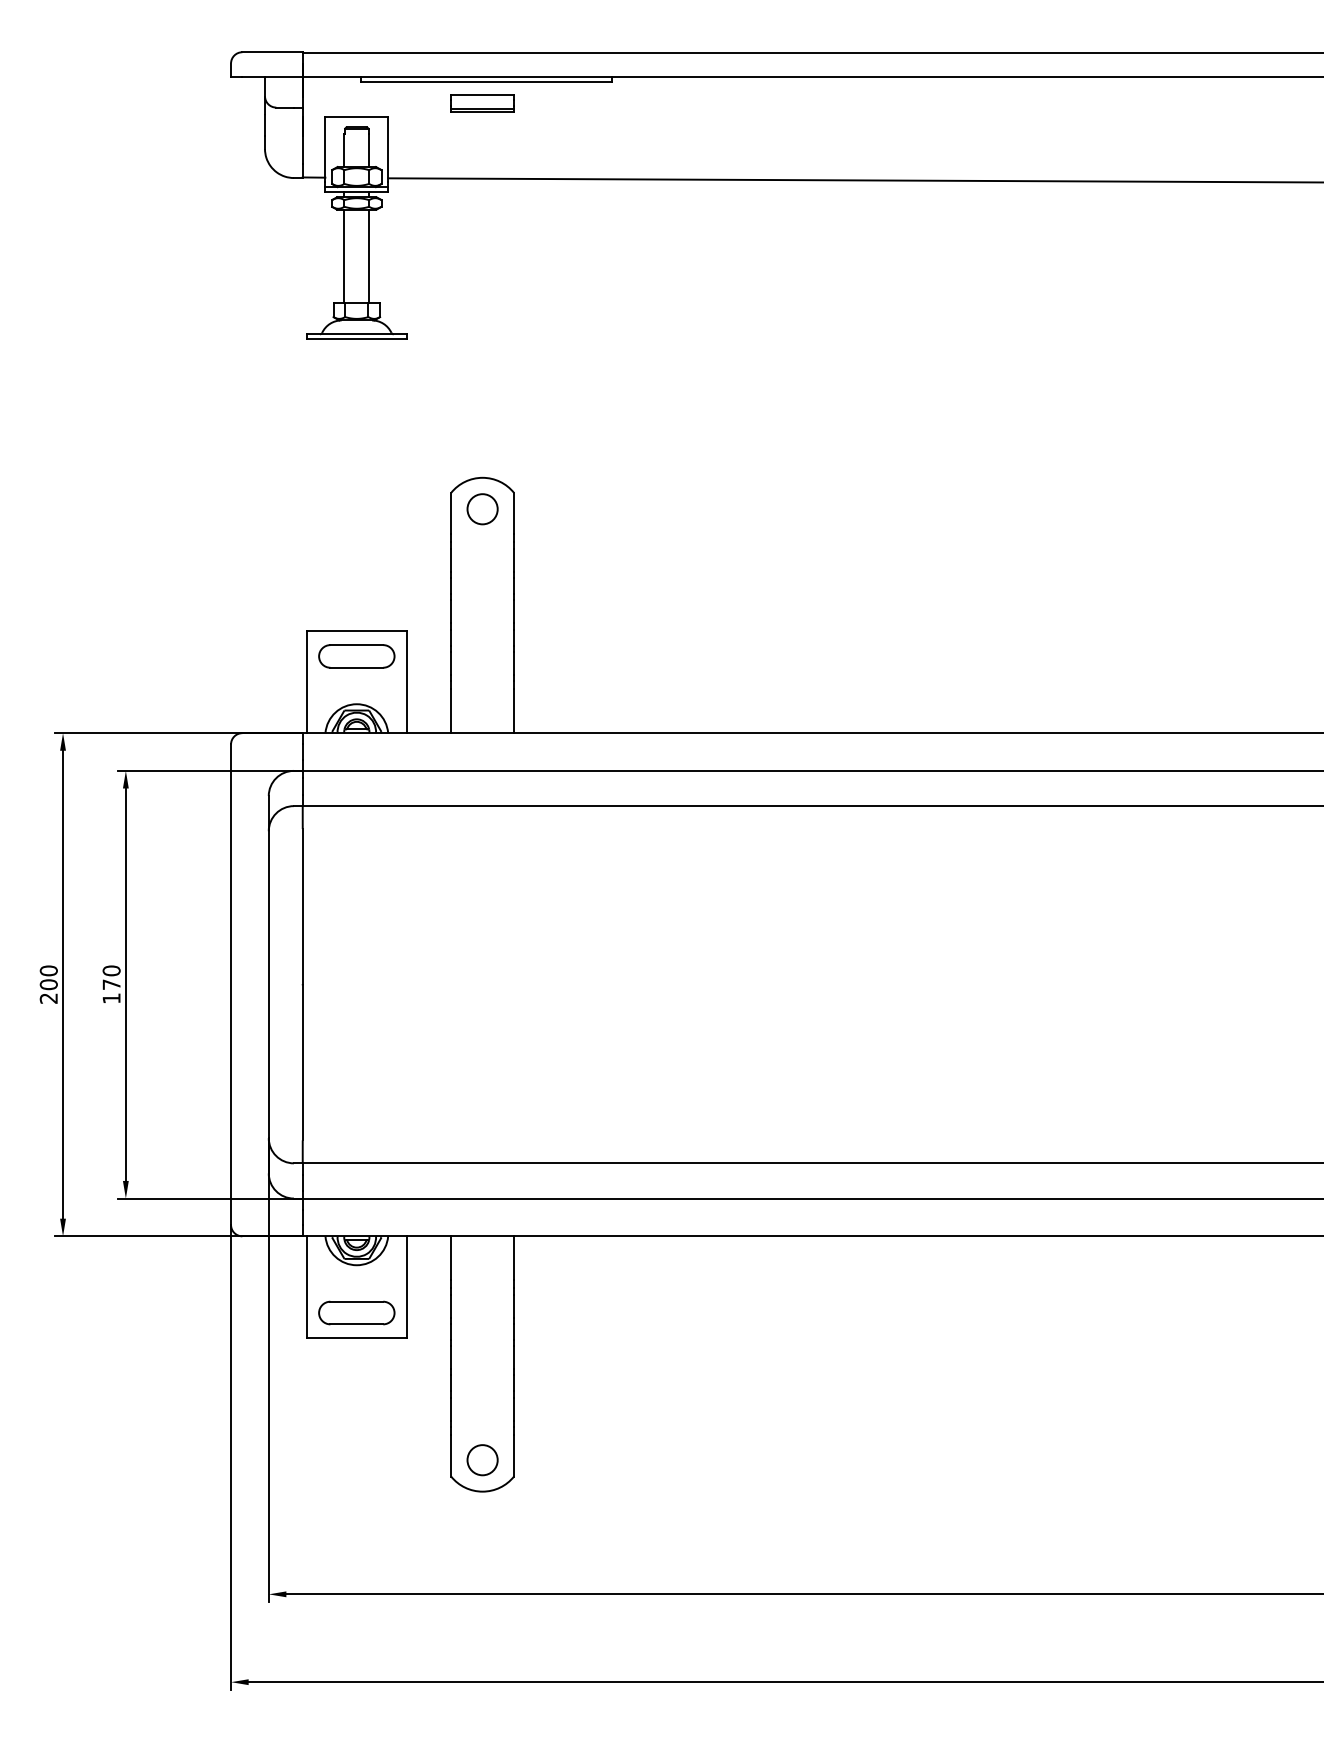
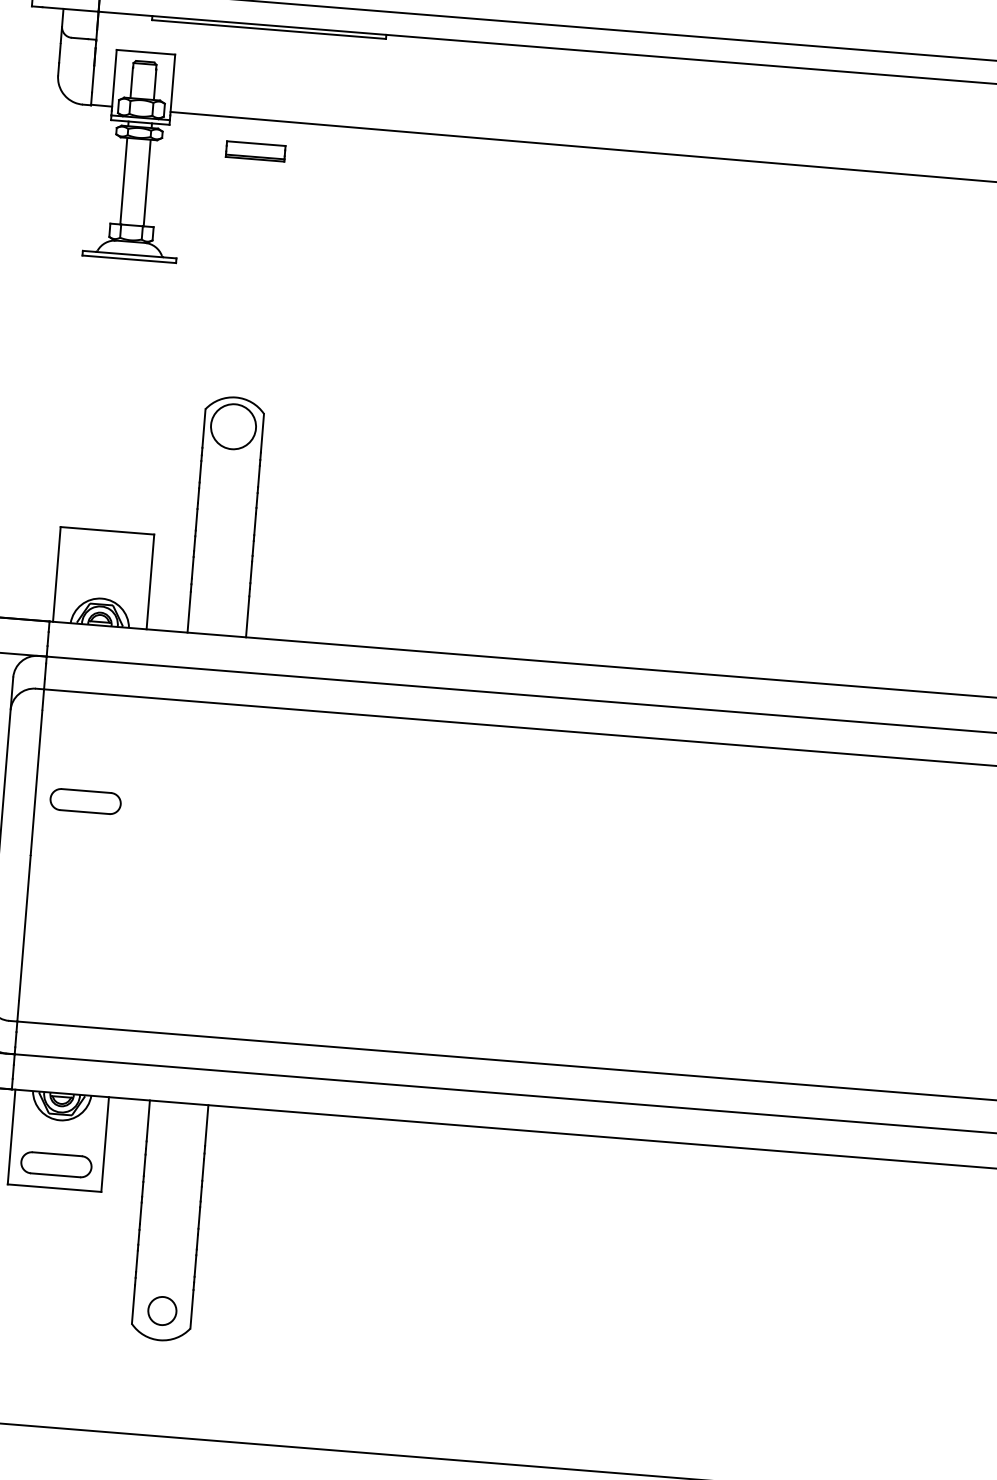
part: (482, 103) -> (255, 151), moved
circle: (482, 509) -> (233, 426), size x1.6
part: (356, 656) -> (85, 801), moved

